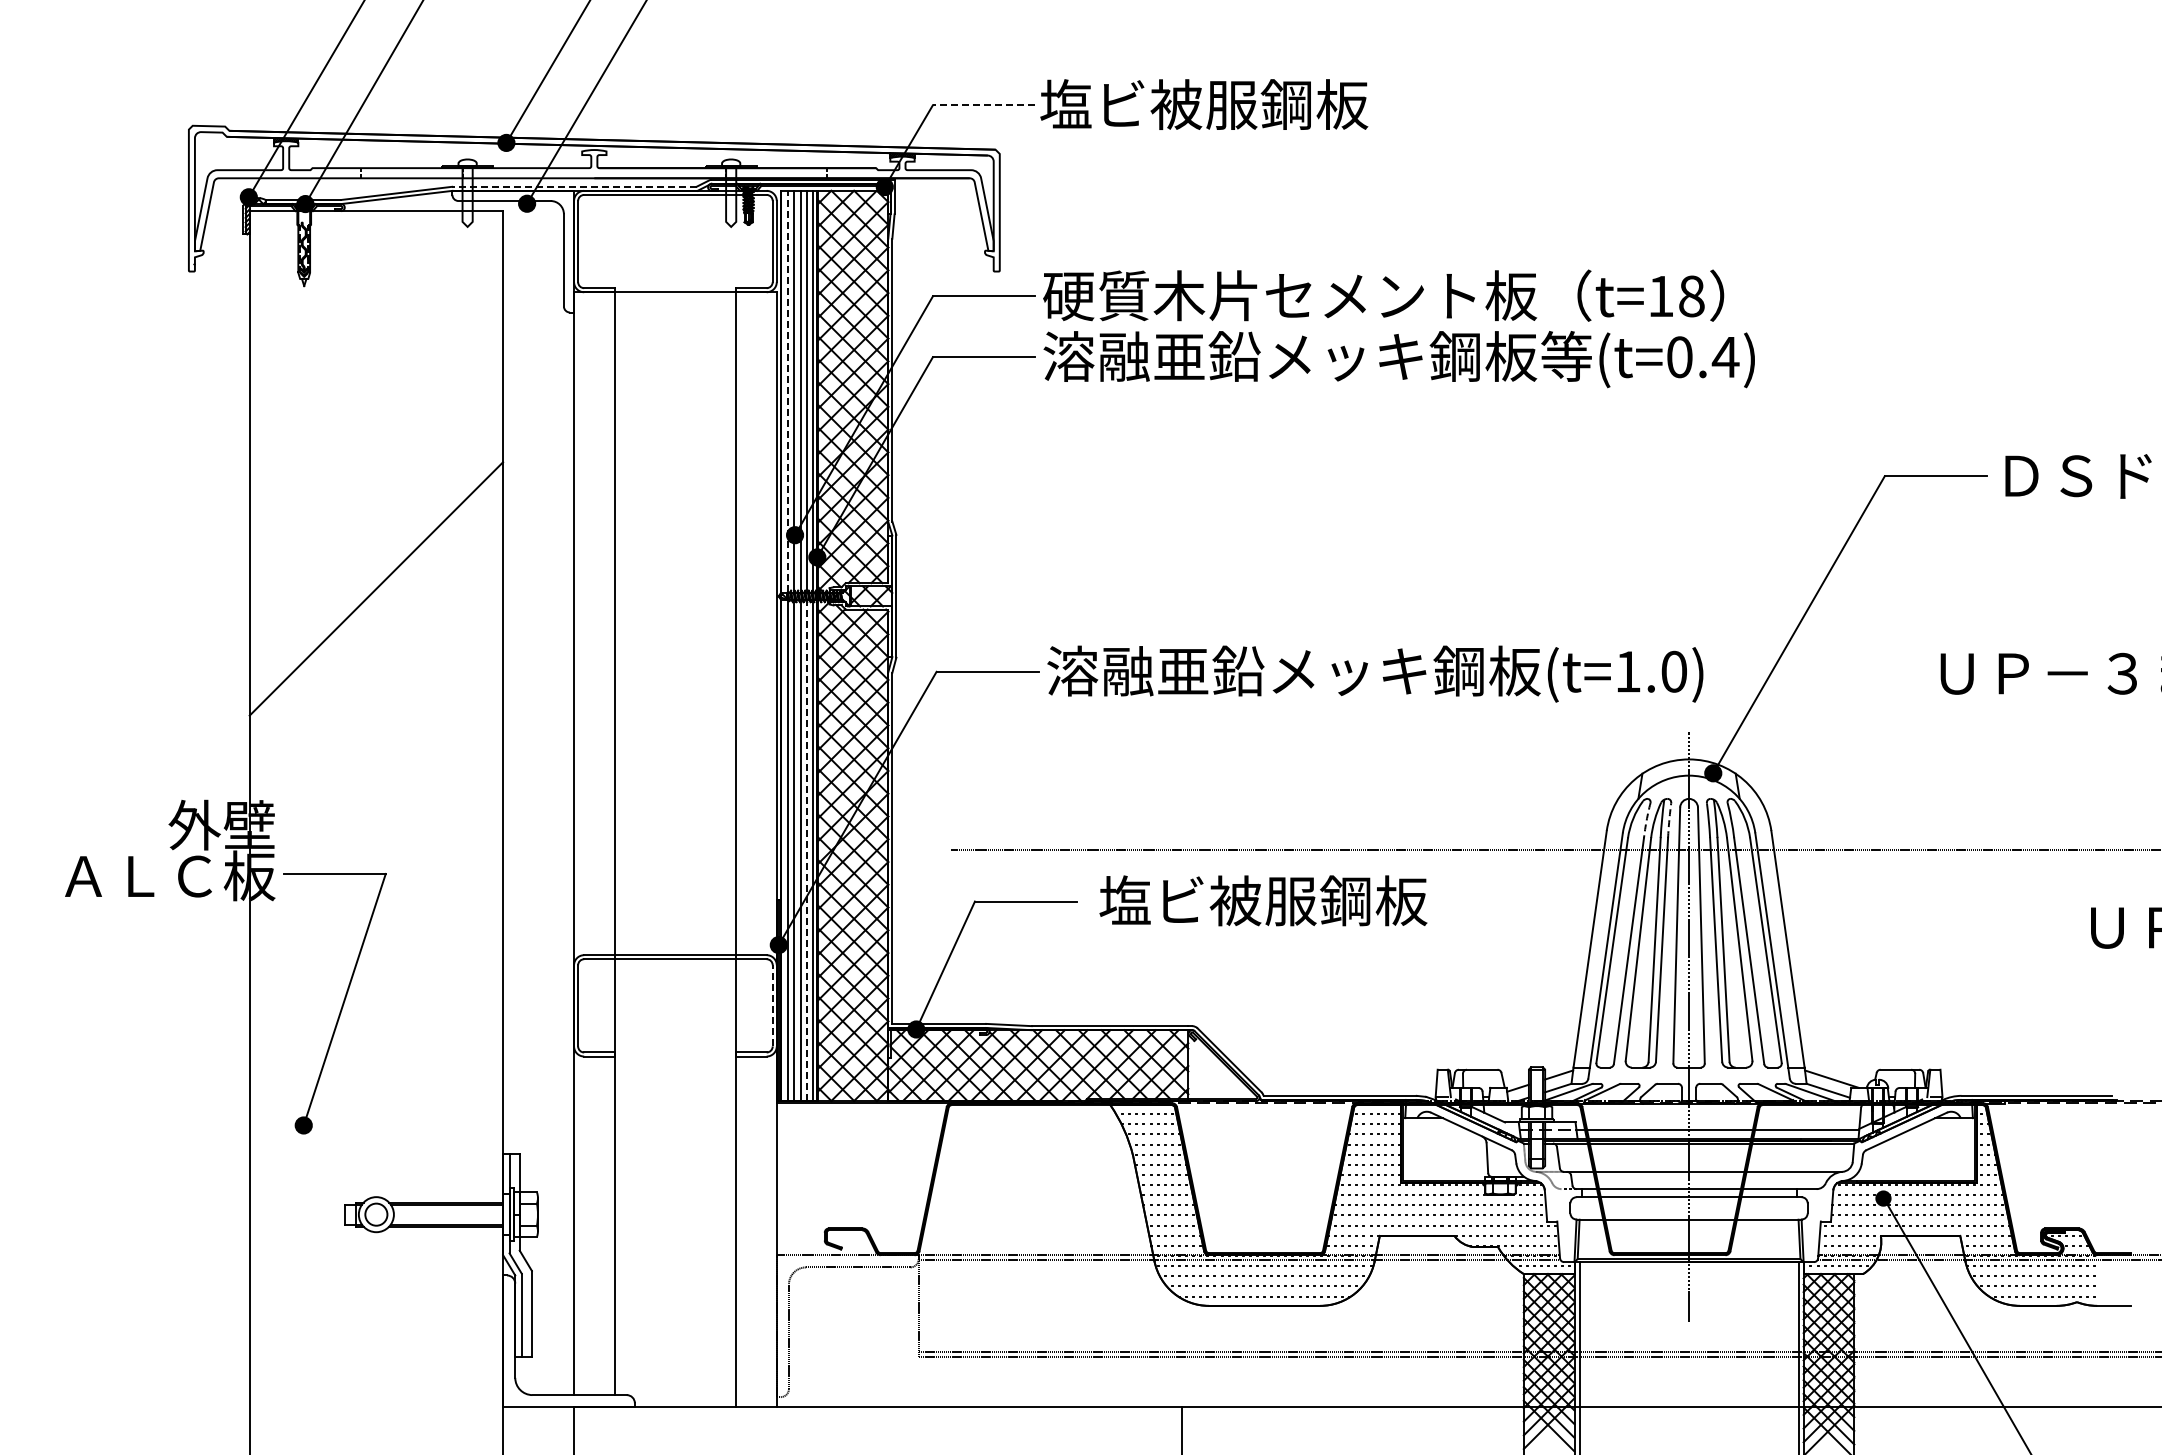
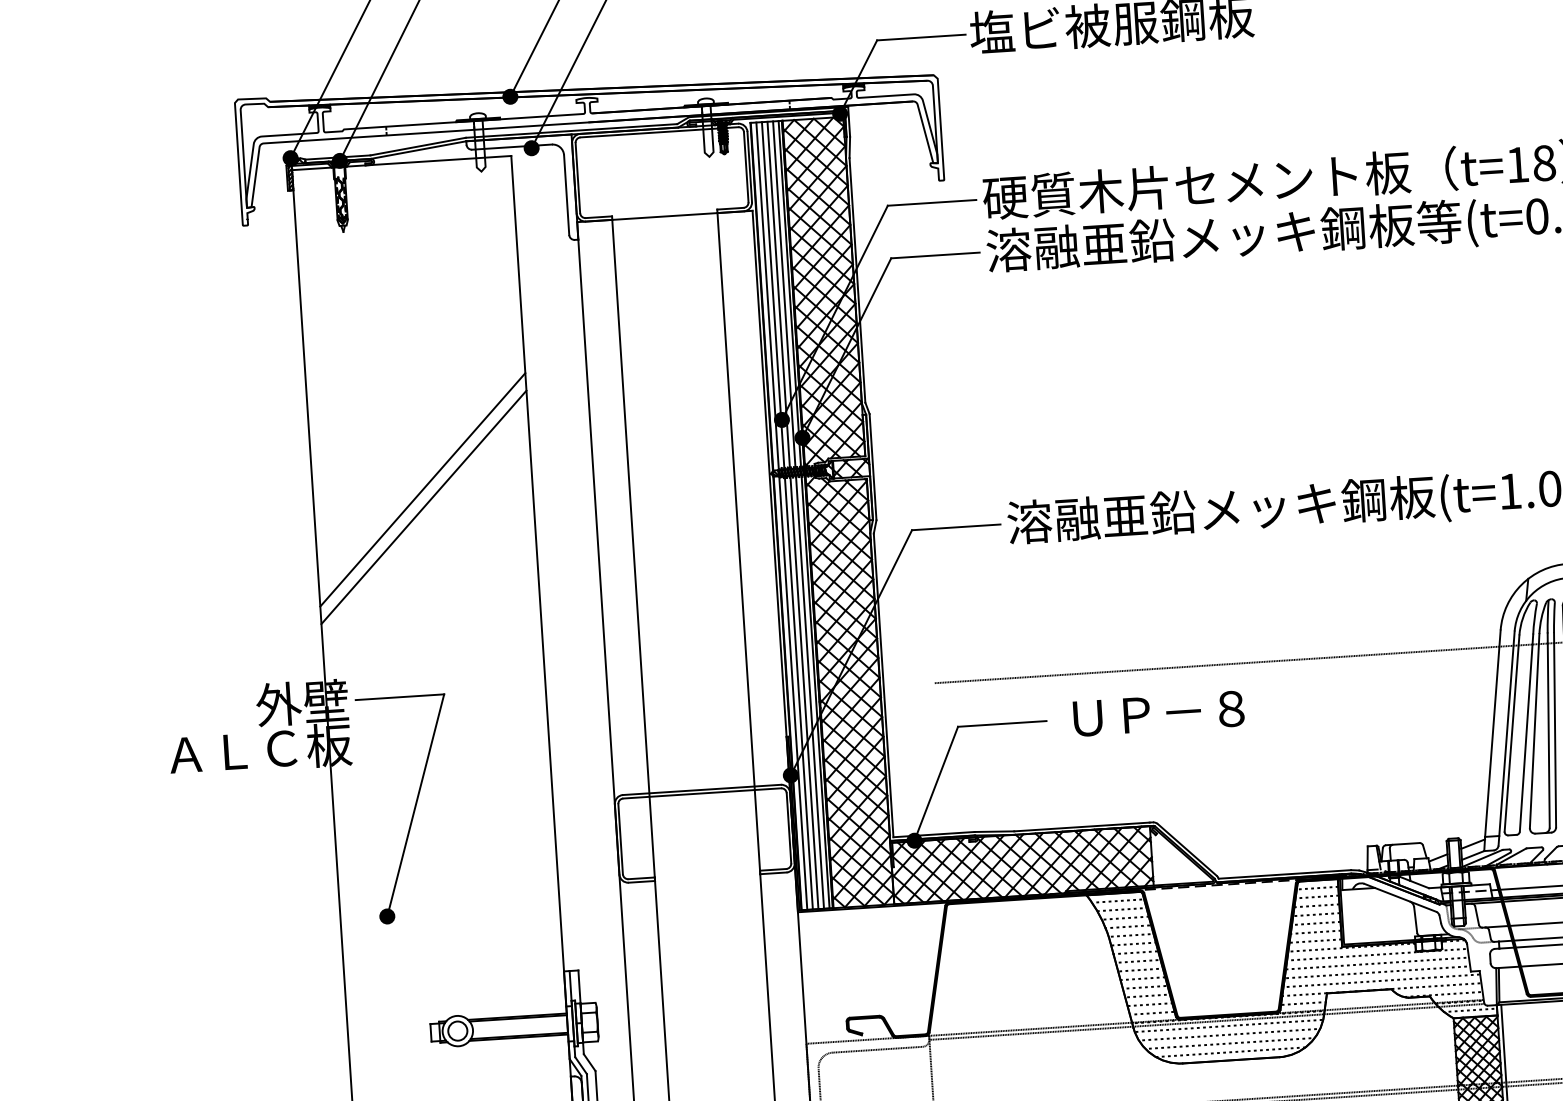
line: (983, 105) -> (920, 37), dashed -> solid
line: (573, 186) -> (570, 130), dashed -> solid
line: (787, 391) -> (767, 296), dashed -> solid
line: (376, 608) -> (424, 506), added
arc: (1646, 820) -> (1534, 619), dashed -> solid
line: (1669, 820) -> (1554, 617), dashed -> solid
line: (807, 851) -> (810, 692), dashed -> solid
text: (1263, 900) -> (1207, 709), 塩ビ被服鋼板 -> ＵＰ－８
part: (341, 1005) -> (413, 810), moved
line: (772, 1005) -> (788, 828), dashed -> solid

